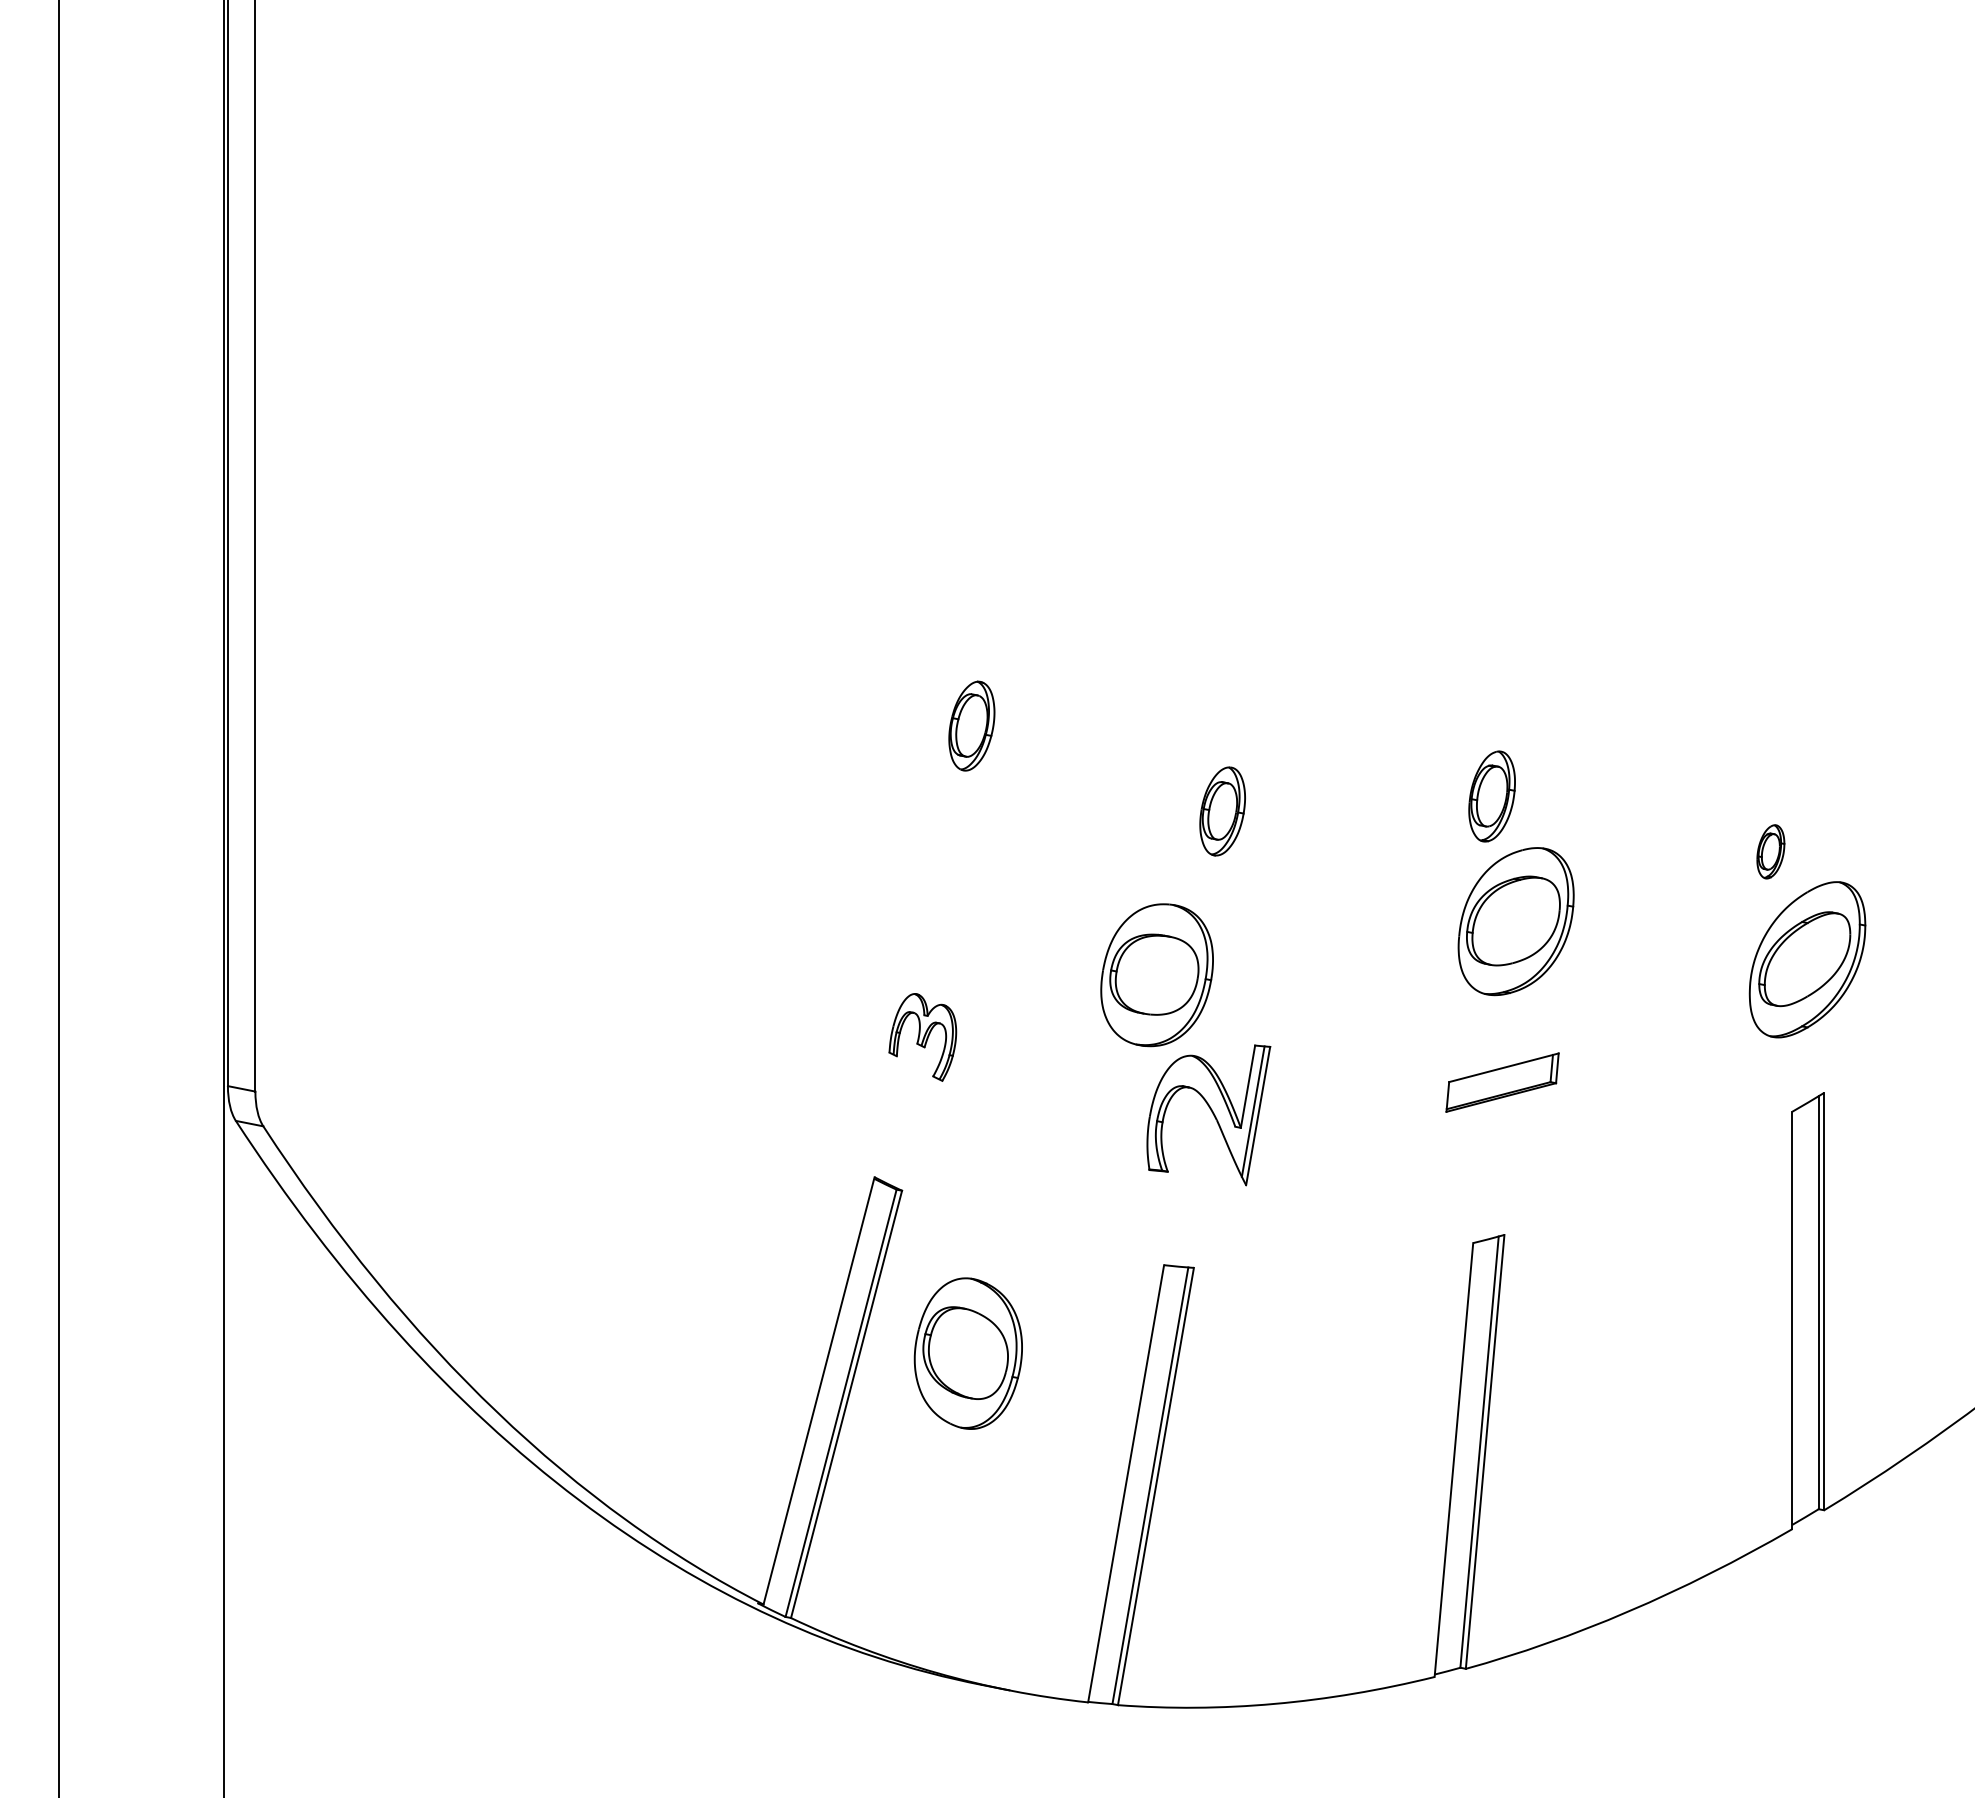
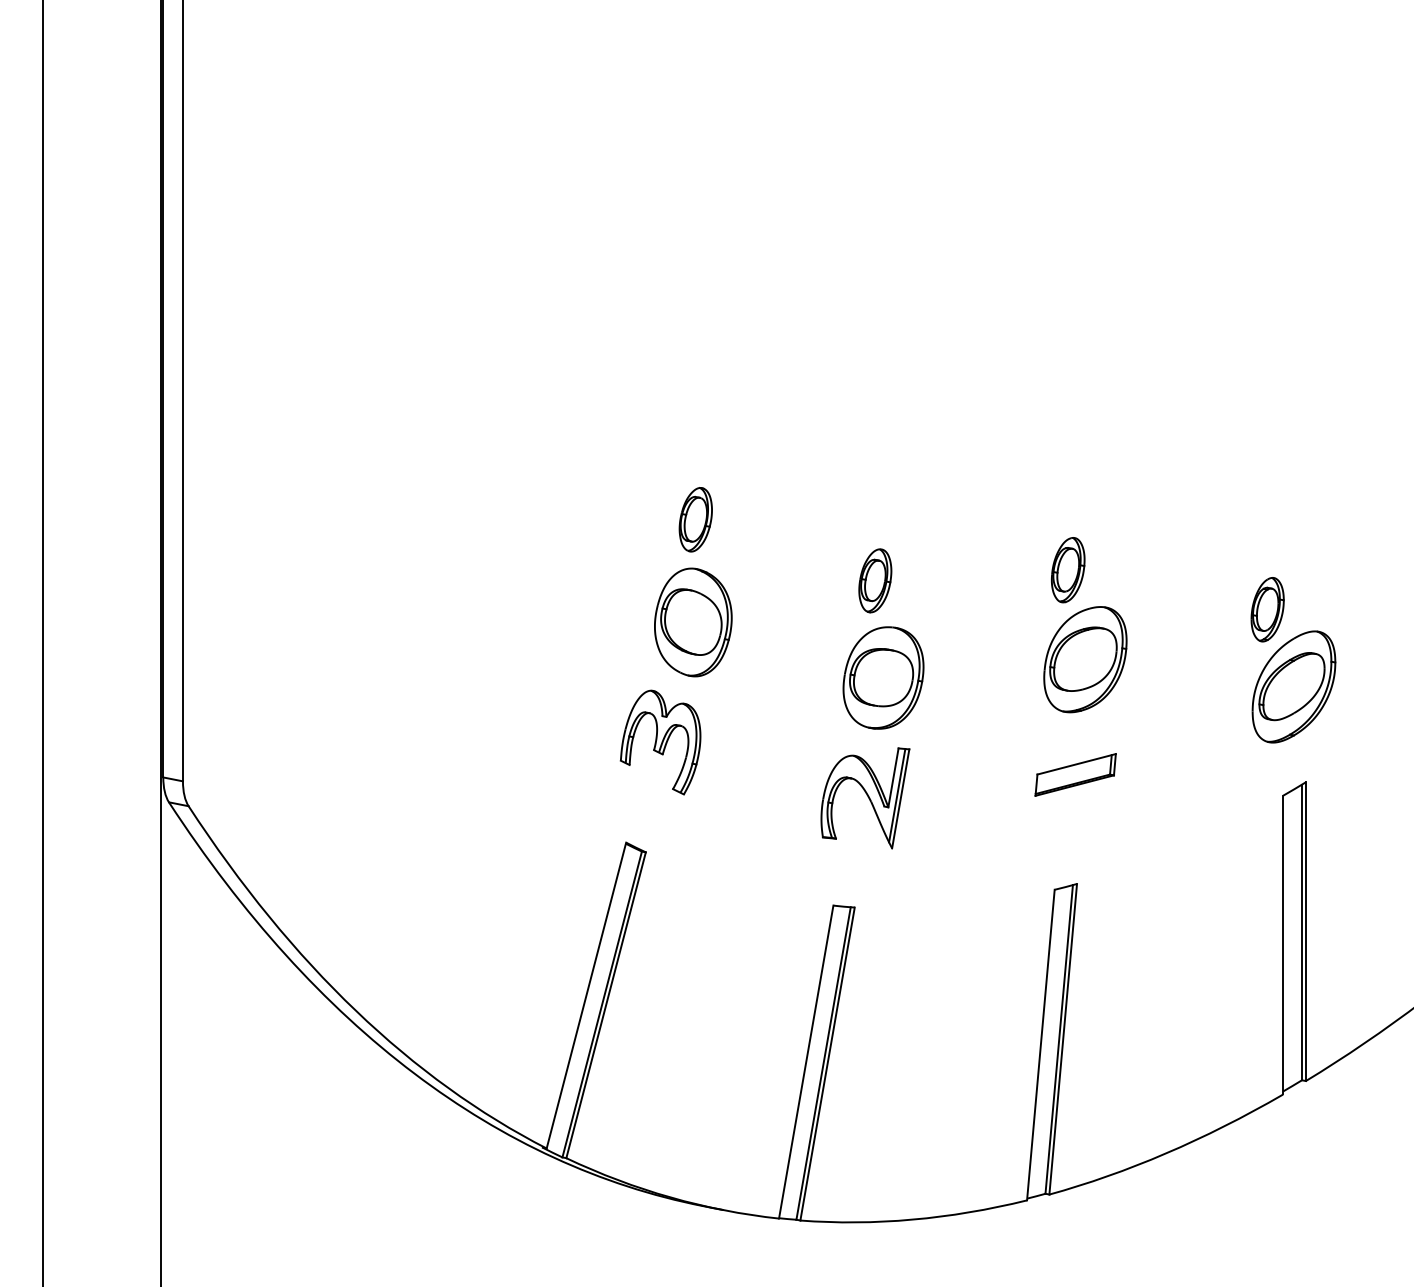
part: (1770, 851) -> (1267, 609), size x1.67
part: (1156, 975) -> (883, 678), moved
part: (922, 1037) -> (660, 742), size x1.67
part: (967, 1353) -> (692, 622), moved

